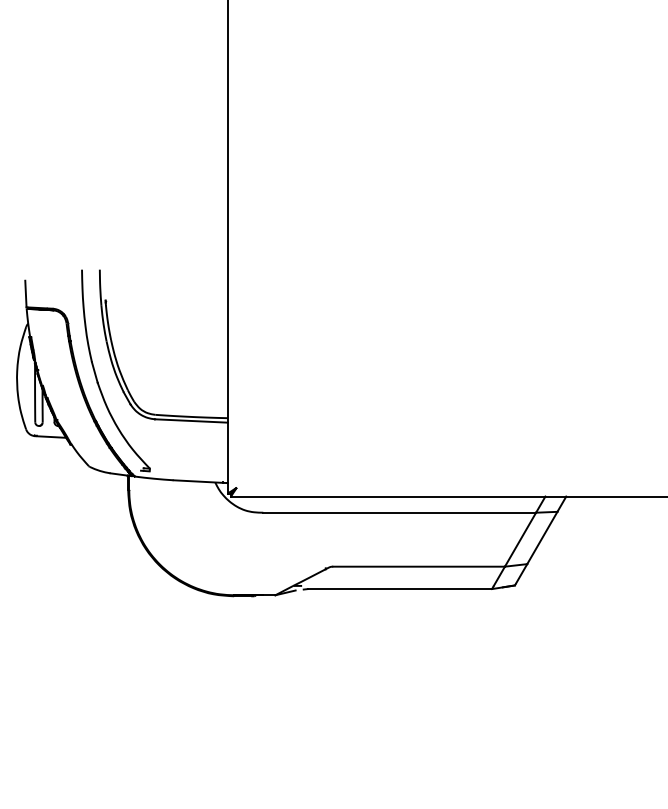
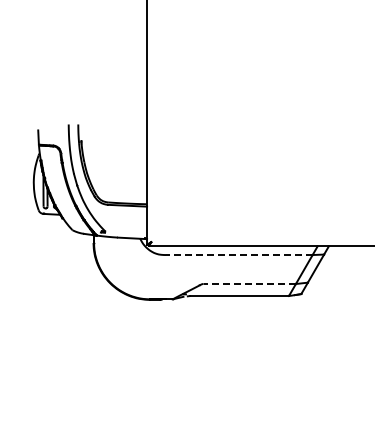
line: (398, 513) -> (238, 255), solid -> dashed
line: (418, 567) -> (249, 284), solid -> dashed

